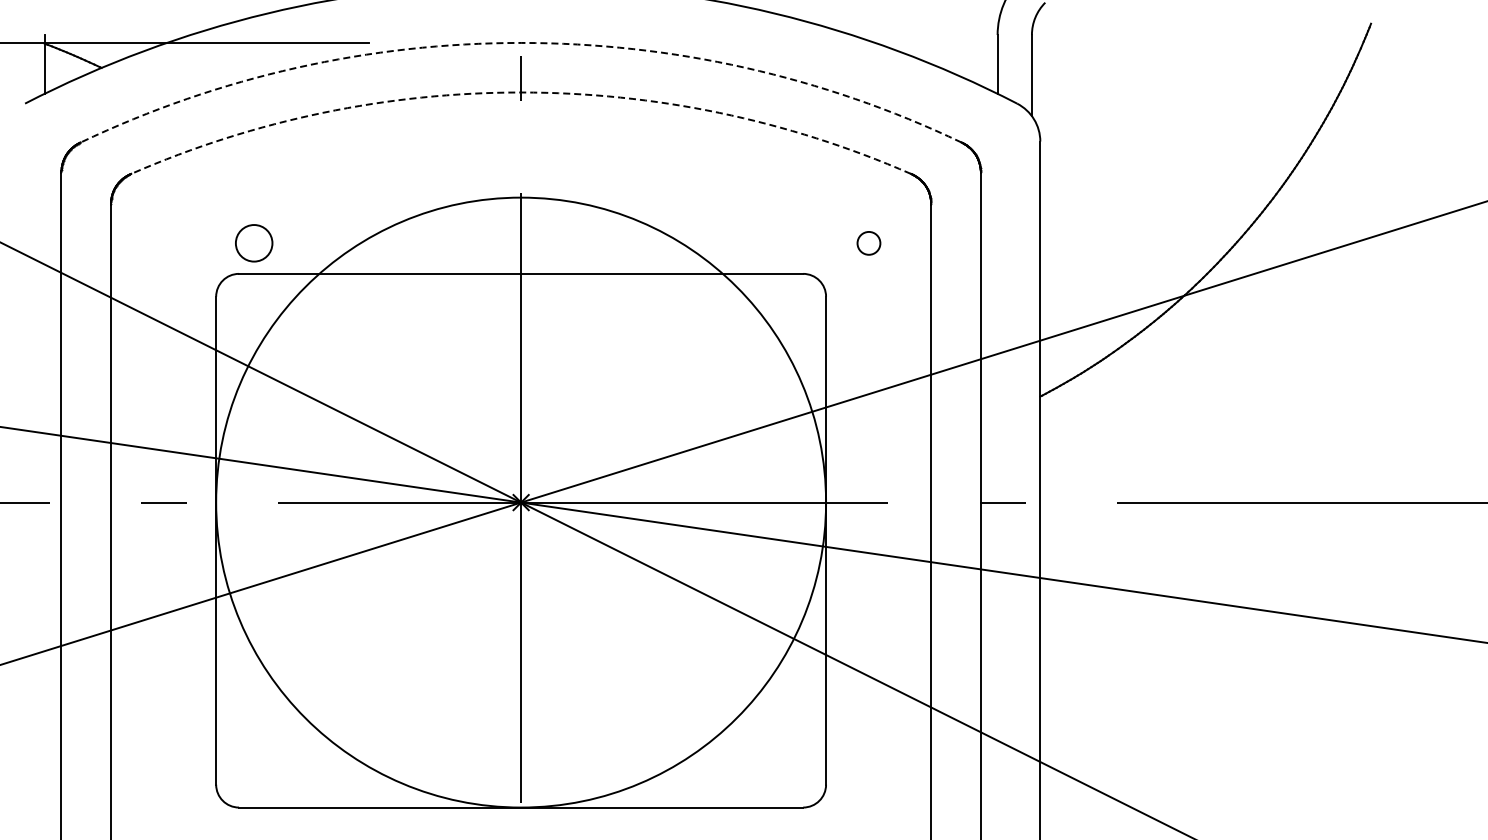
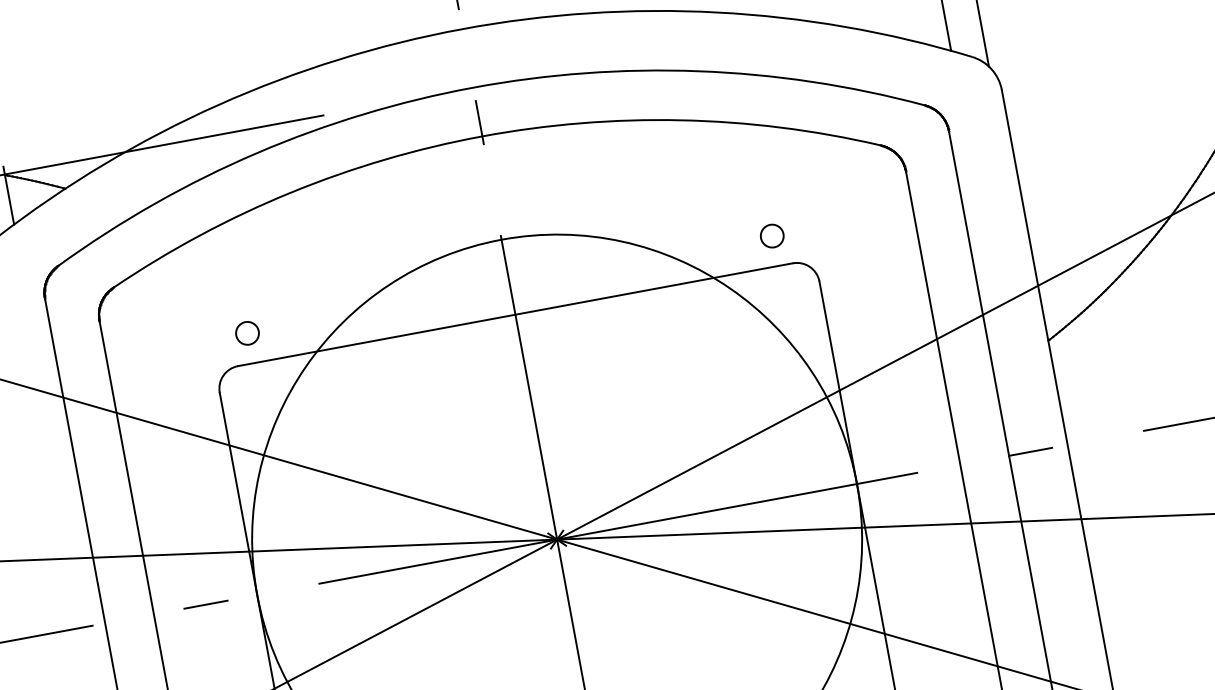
arc: (521, 42) -> (473, 87), dashed -> solid
arc: (521, 92) -> (482, 136), dashed -> solid
circle: (254, 243) -> (247, 333), size x0.62
circle: (868, 243) -> (771, 236), moved

